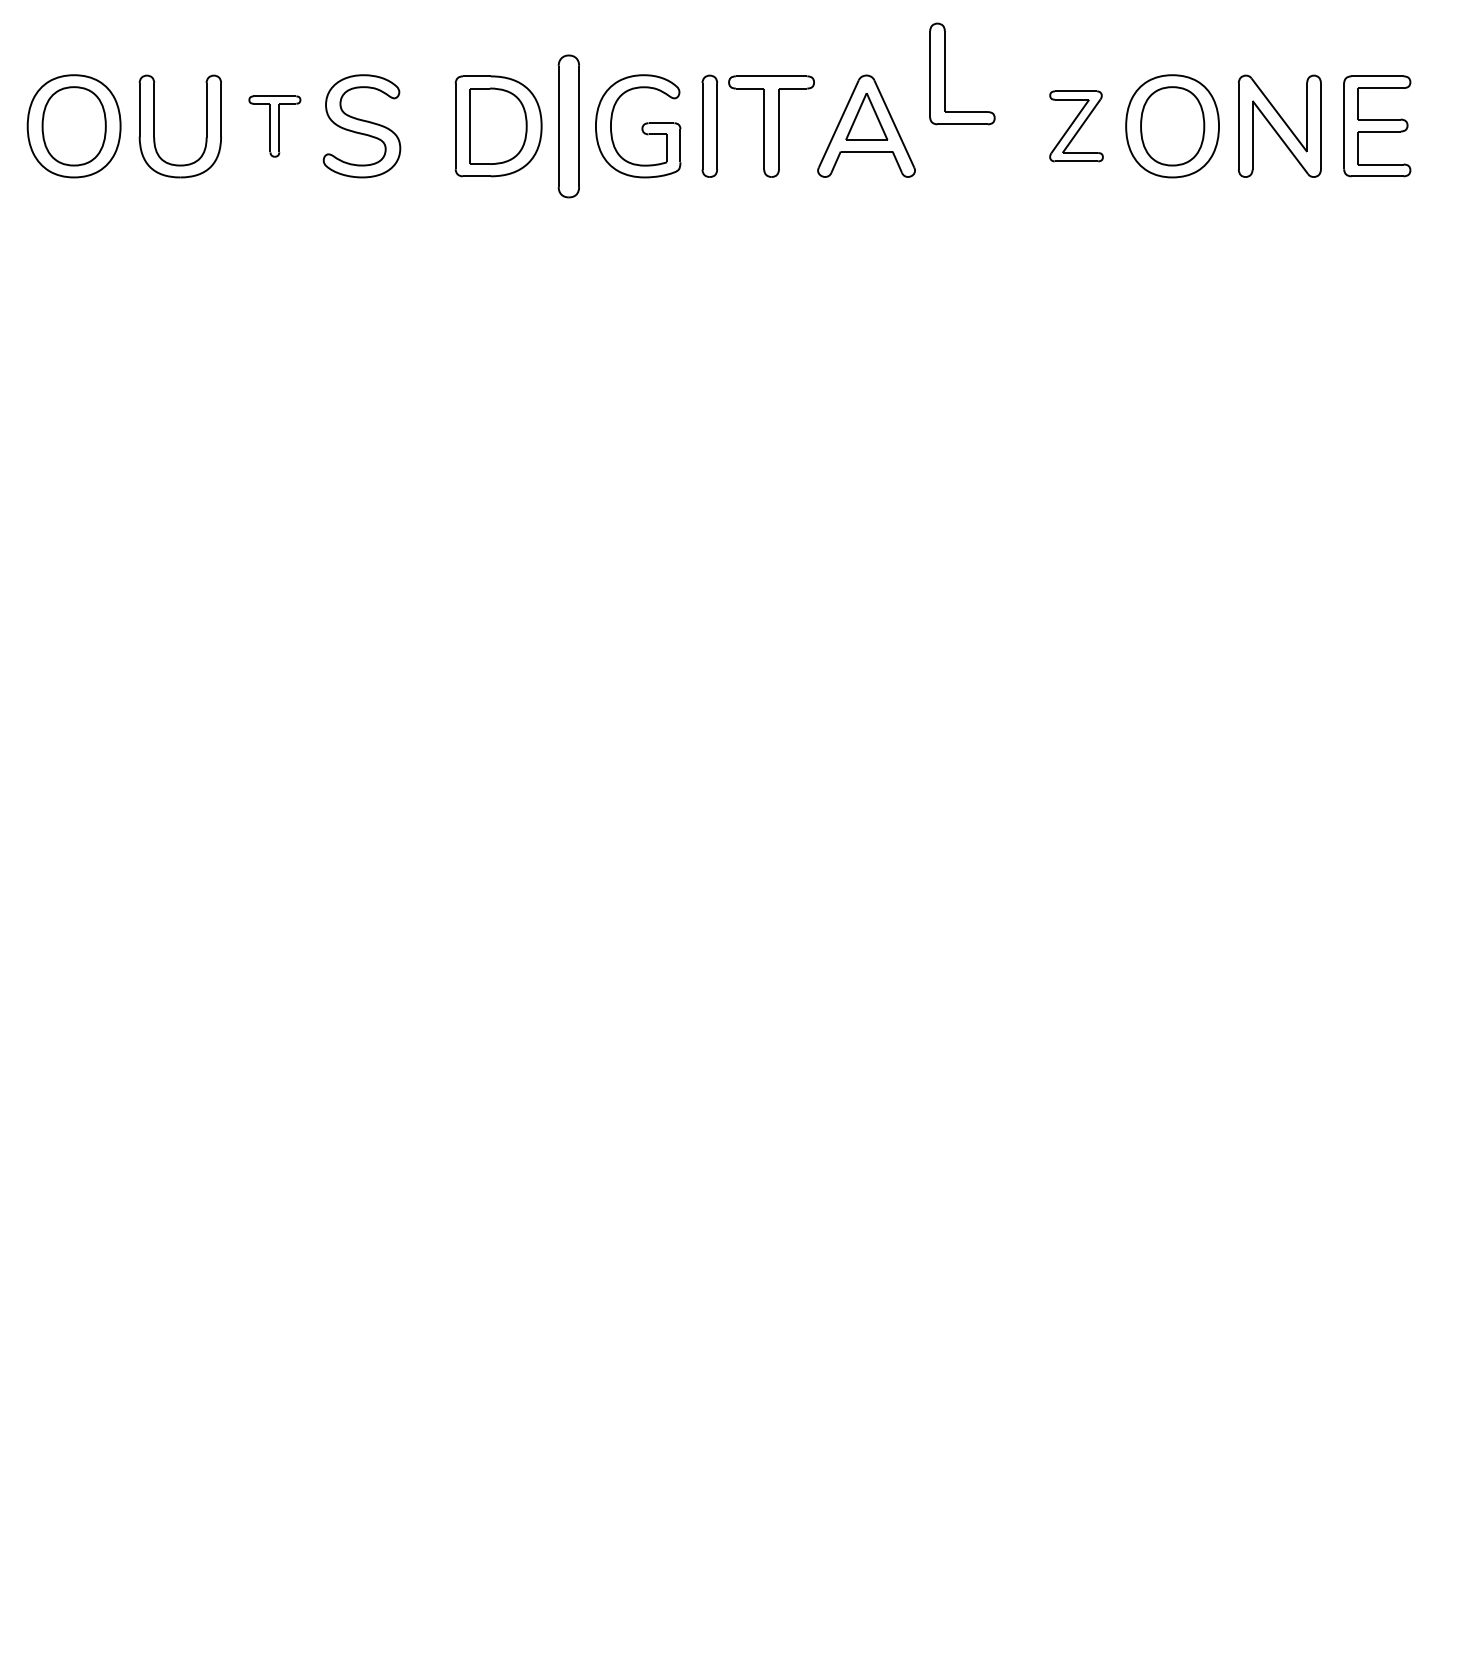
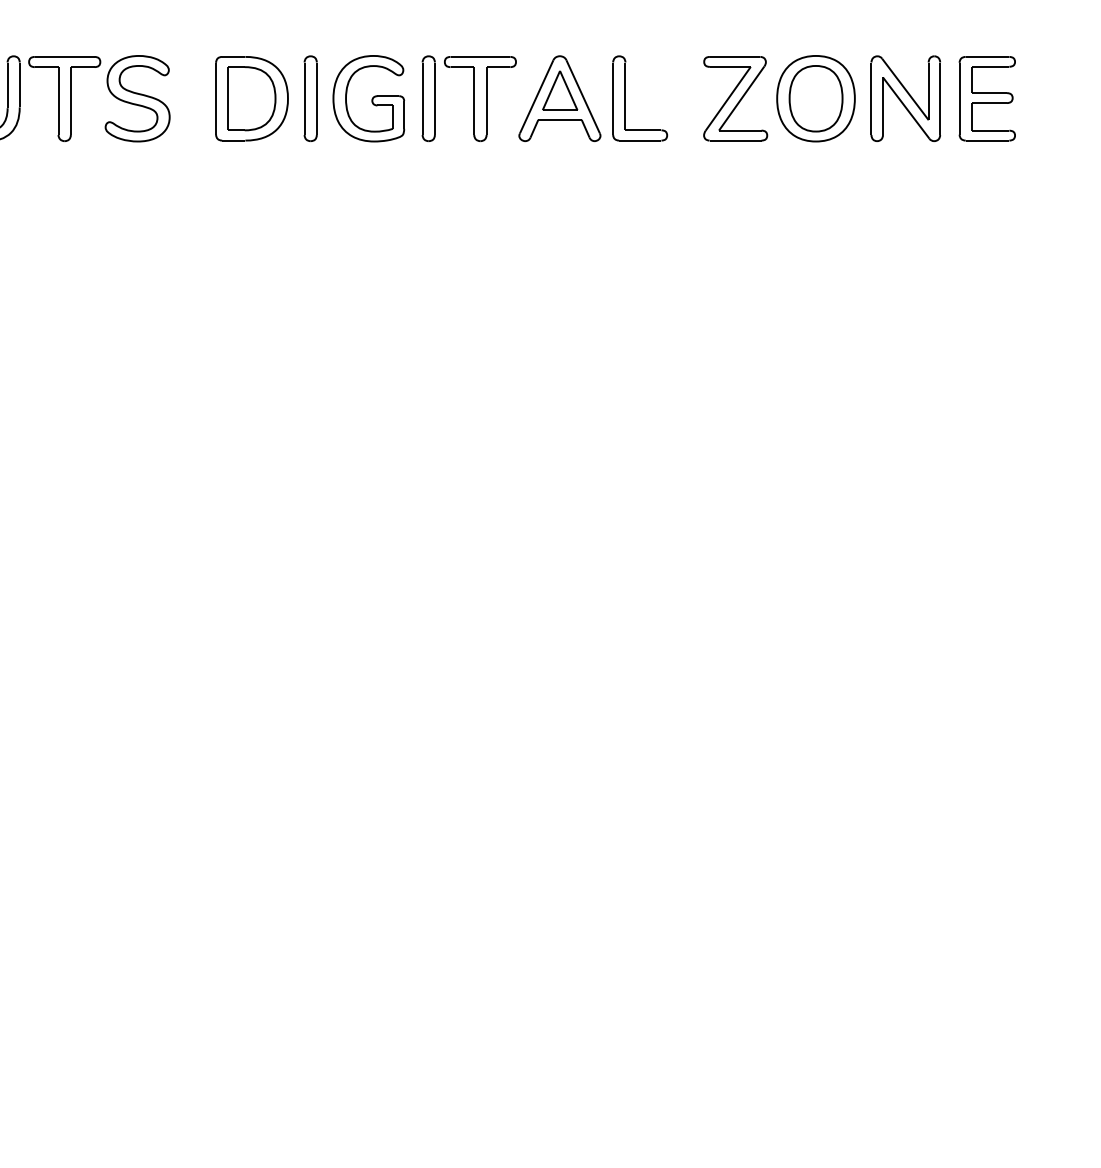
part: (945, 73) -> (625, 98), moved
part: (568, 125) -> (310, 98), size x0.71
part: (274, 126) -> (64, 98), size x1.67
part: (1076, 126) -> (735, 98), size x1.43

